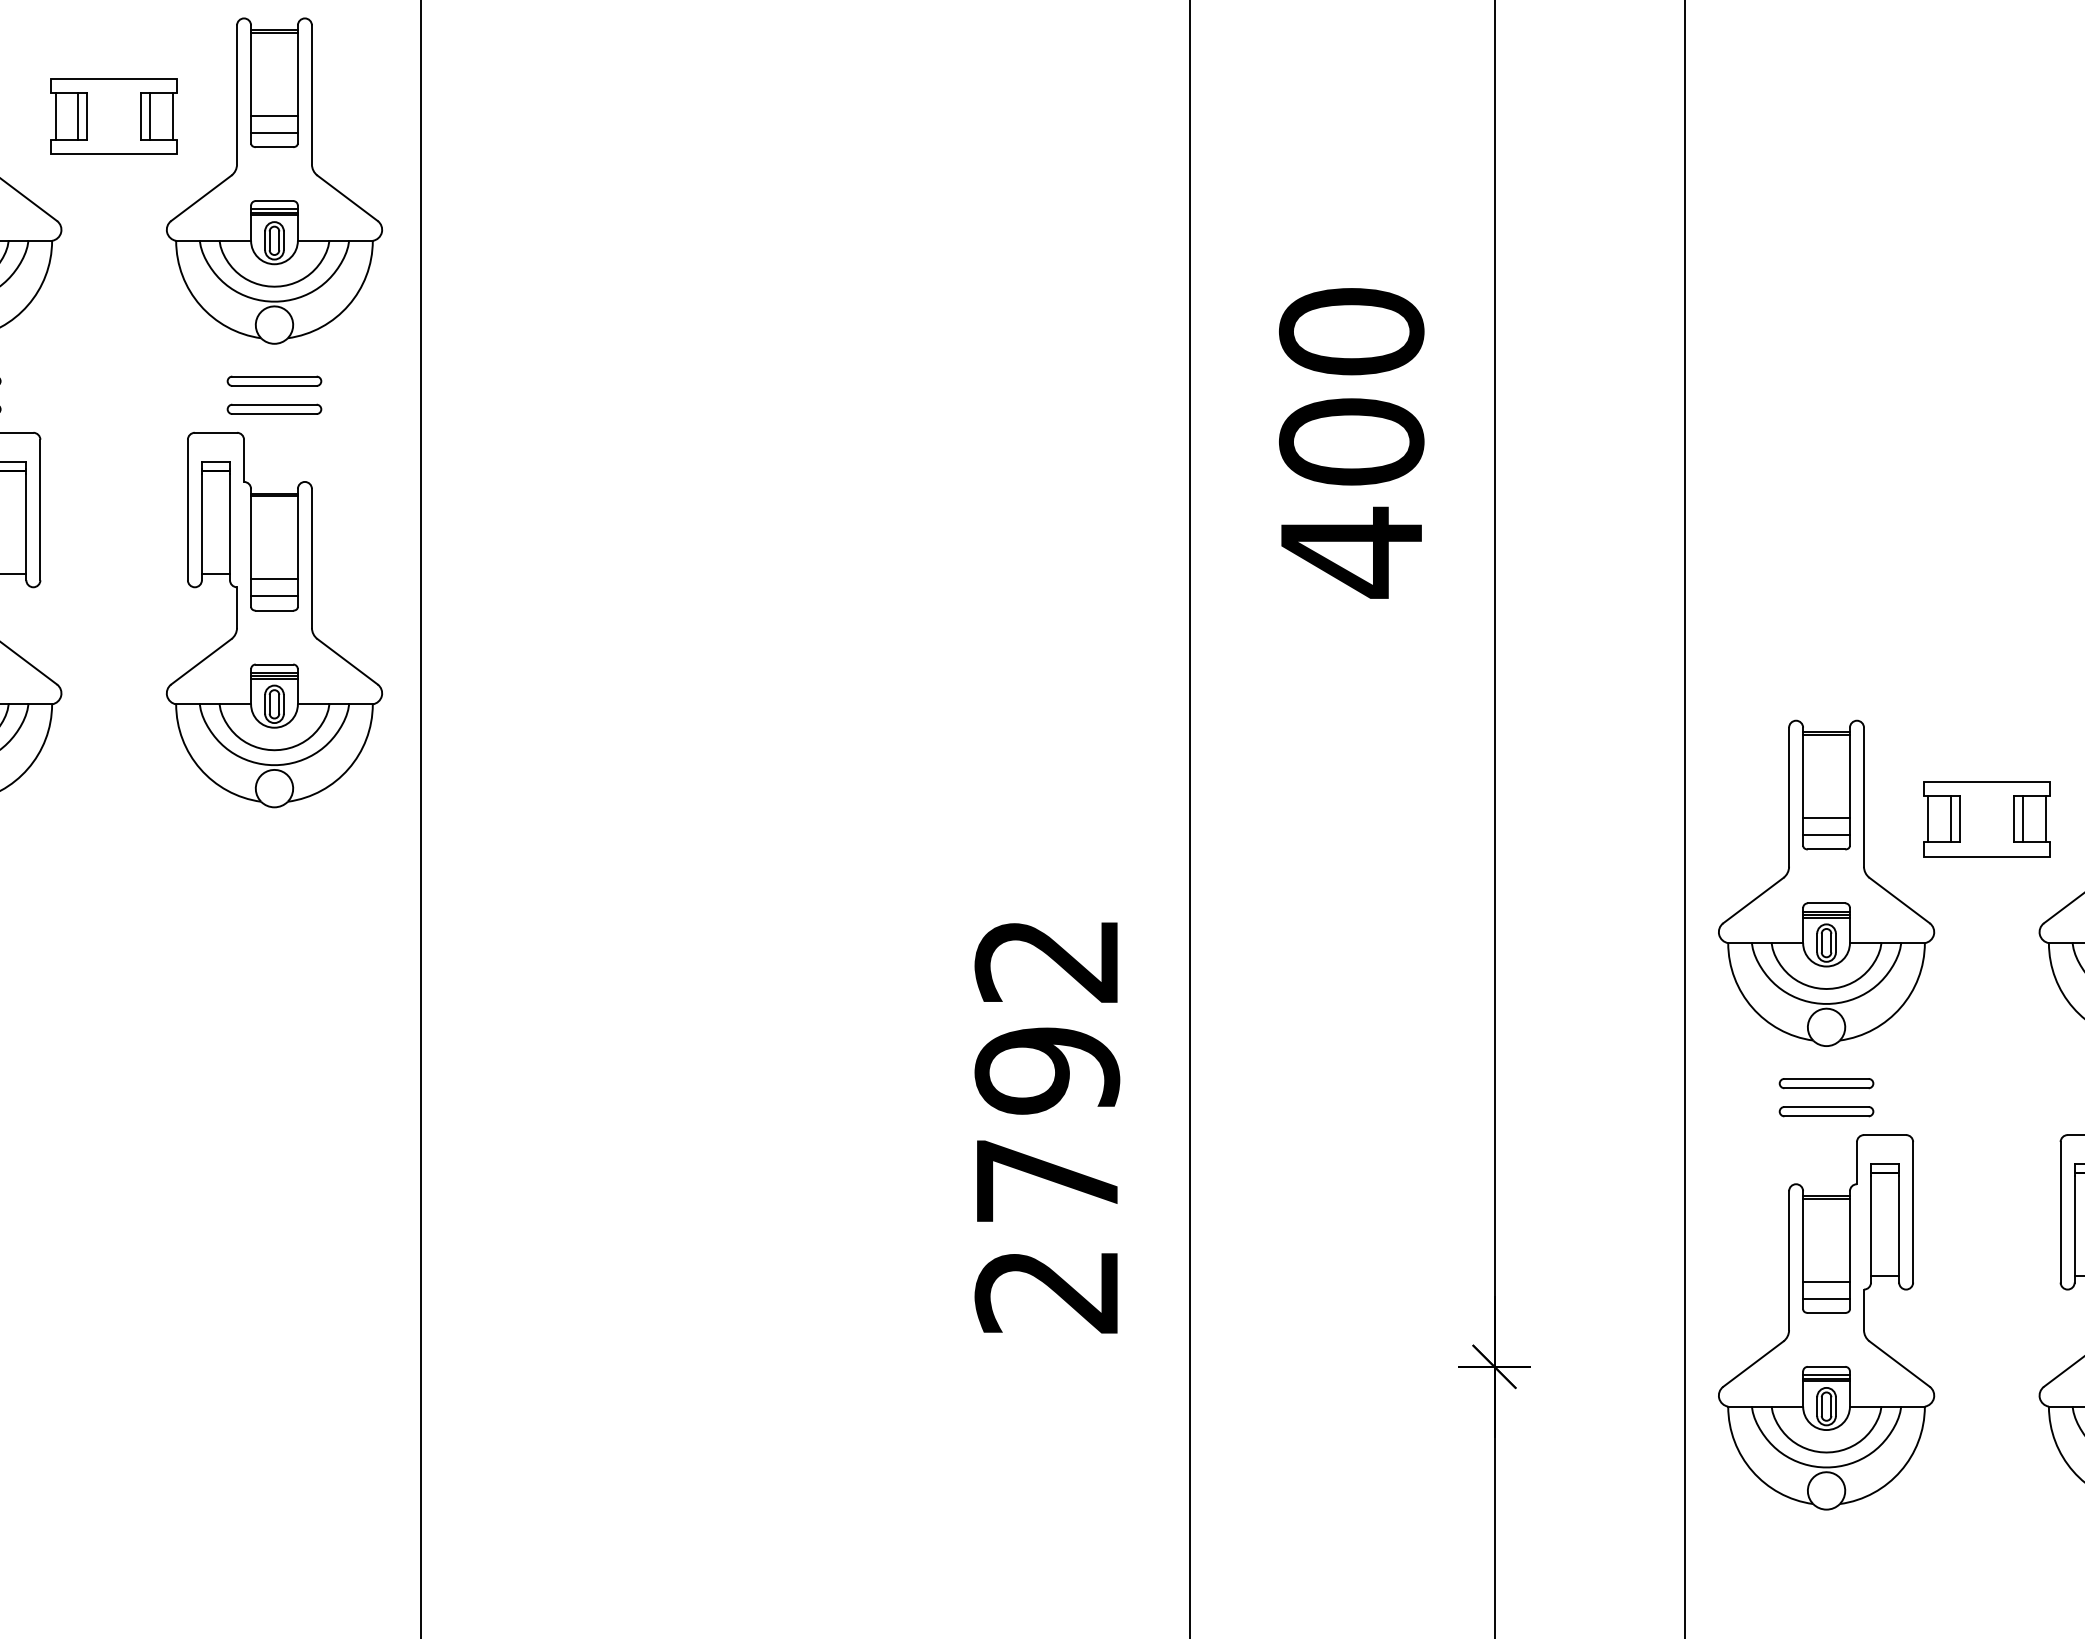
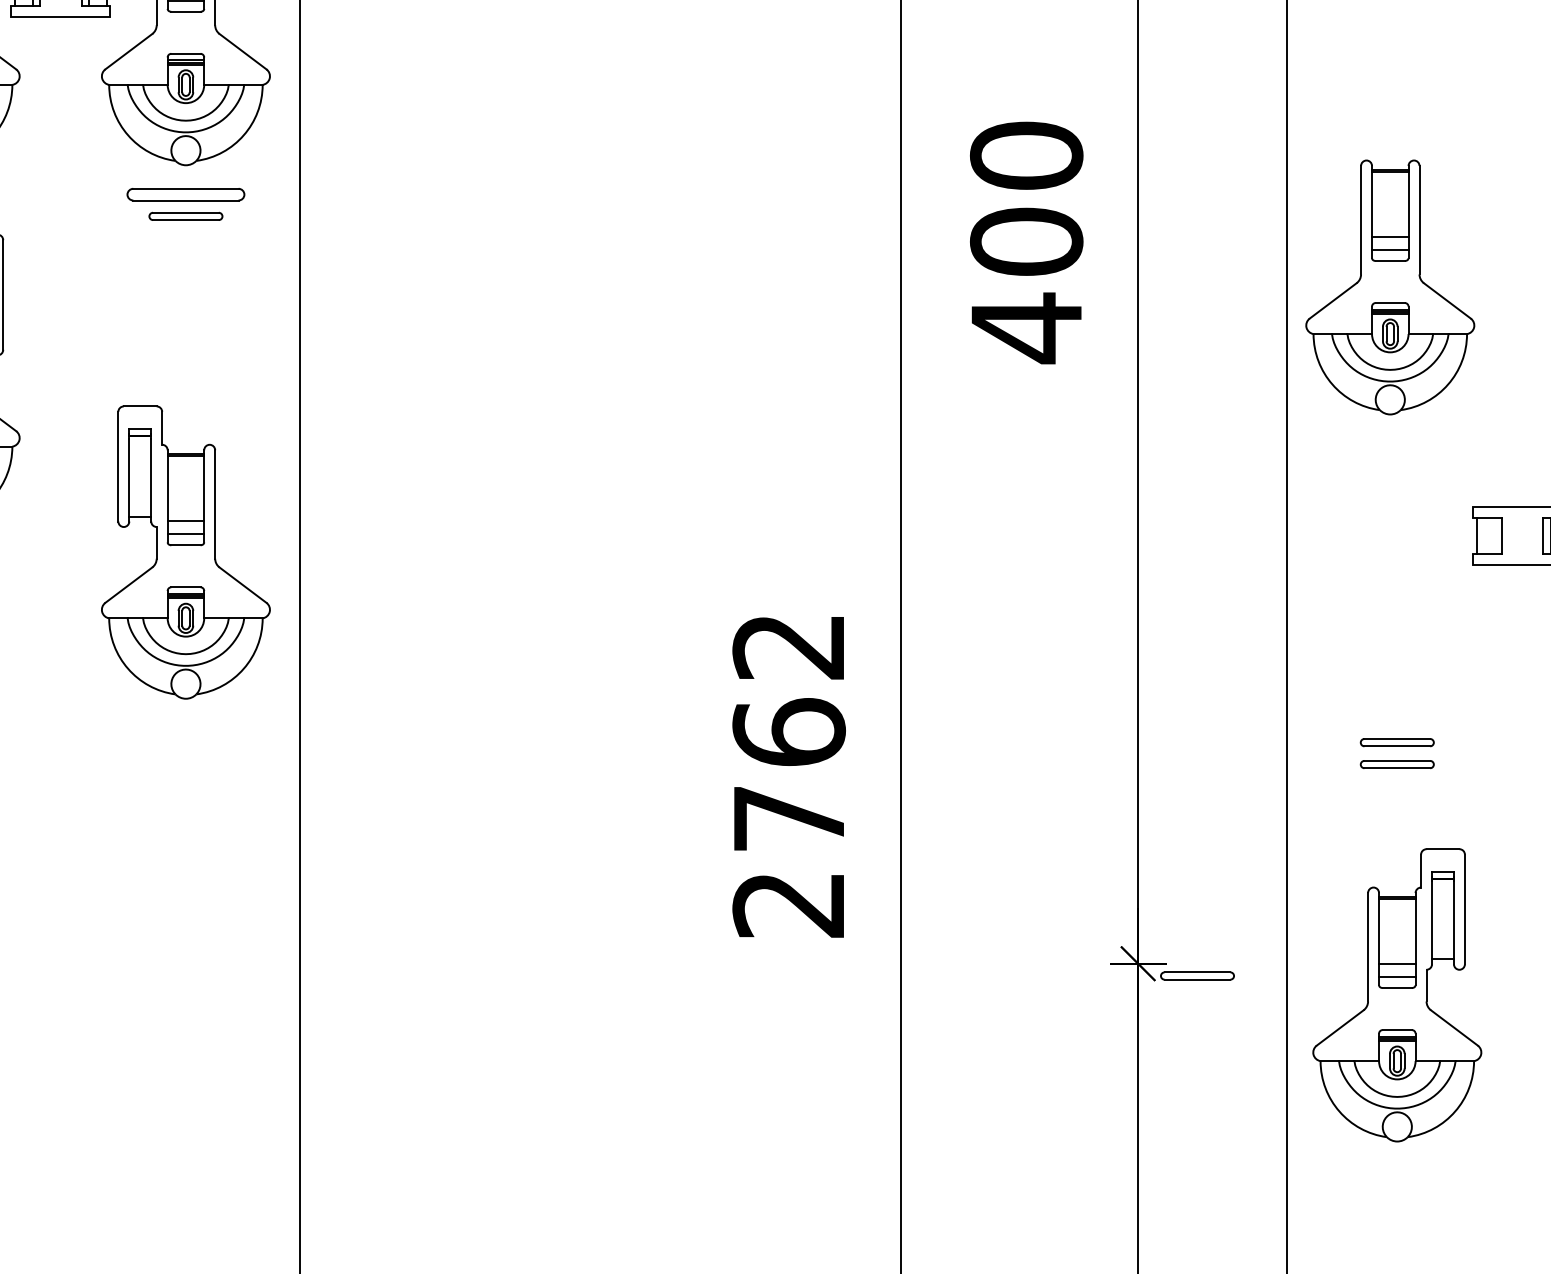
part: (274, 380) -> (185, 193), size x1.6
part: (274, 619) -> (185, 552), moved
line: (1950, 818) -> (1494, 535), removed
part: (1826, 882) -> (1390, 286), moved
text: (1047, 1070) -> (789, 732), 2792 -> 2762
part: (1826, 1322) -> (1397, 995), moved
part: (1570, 1382) -> (1197, 975), added

